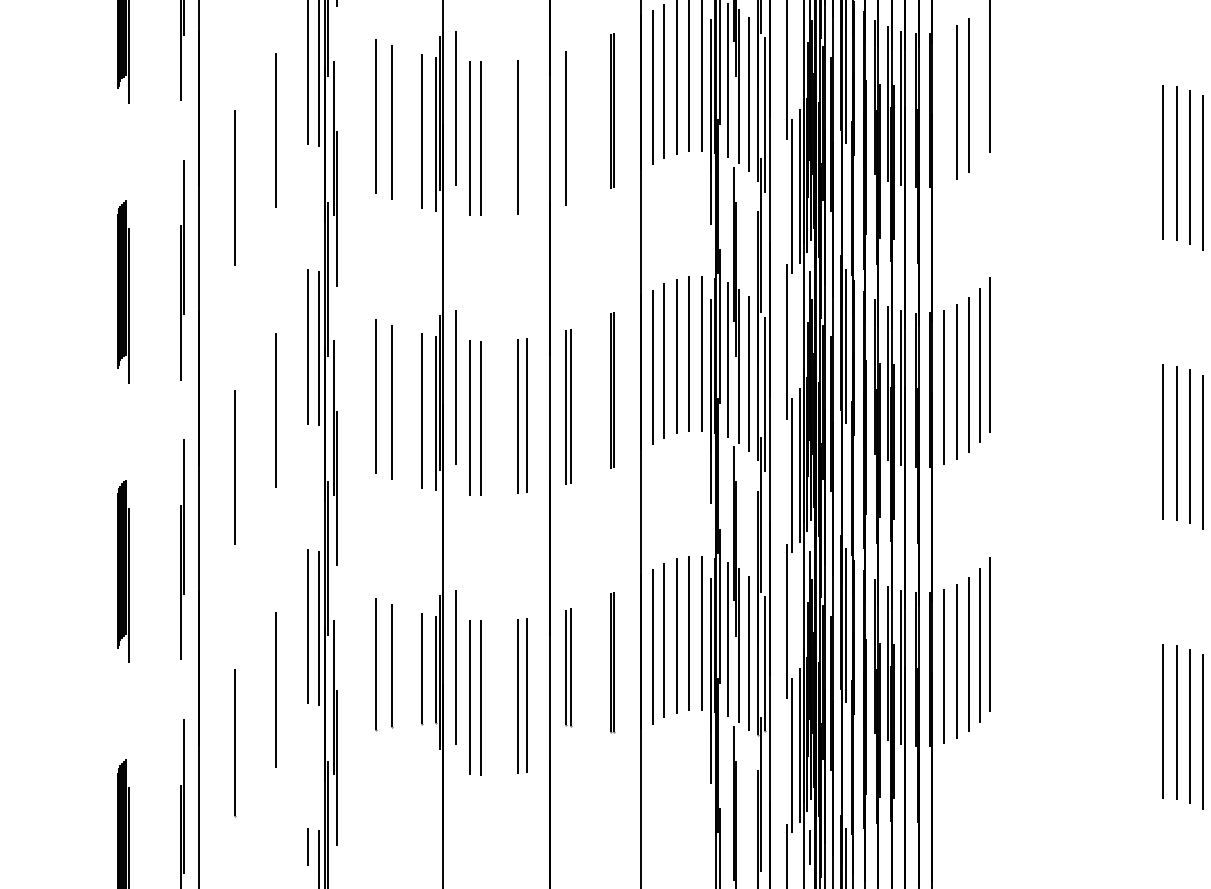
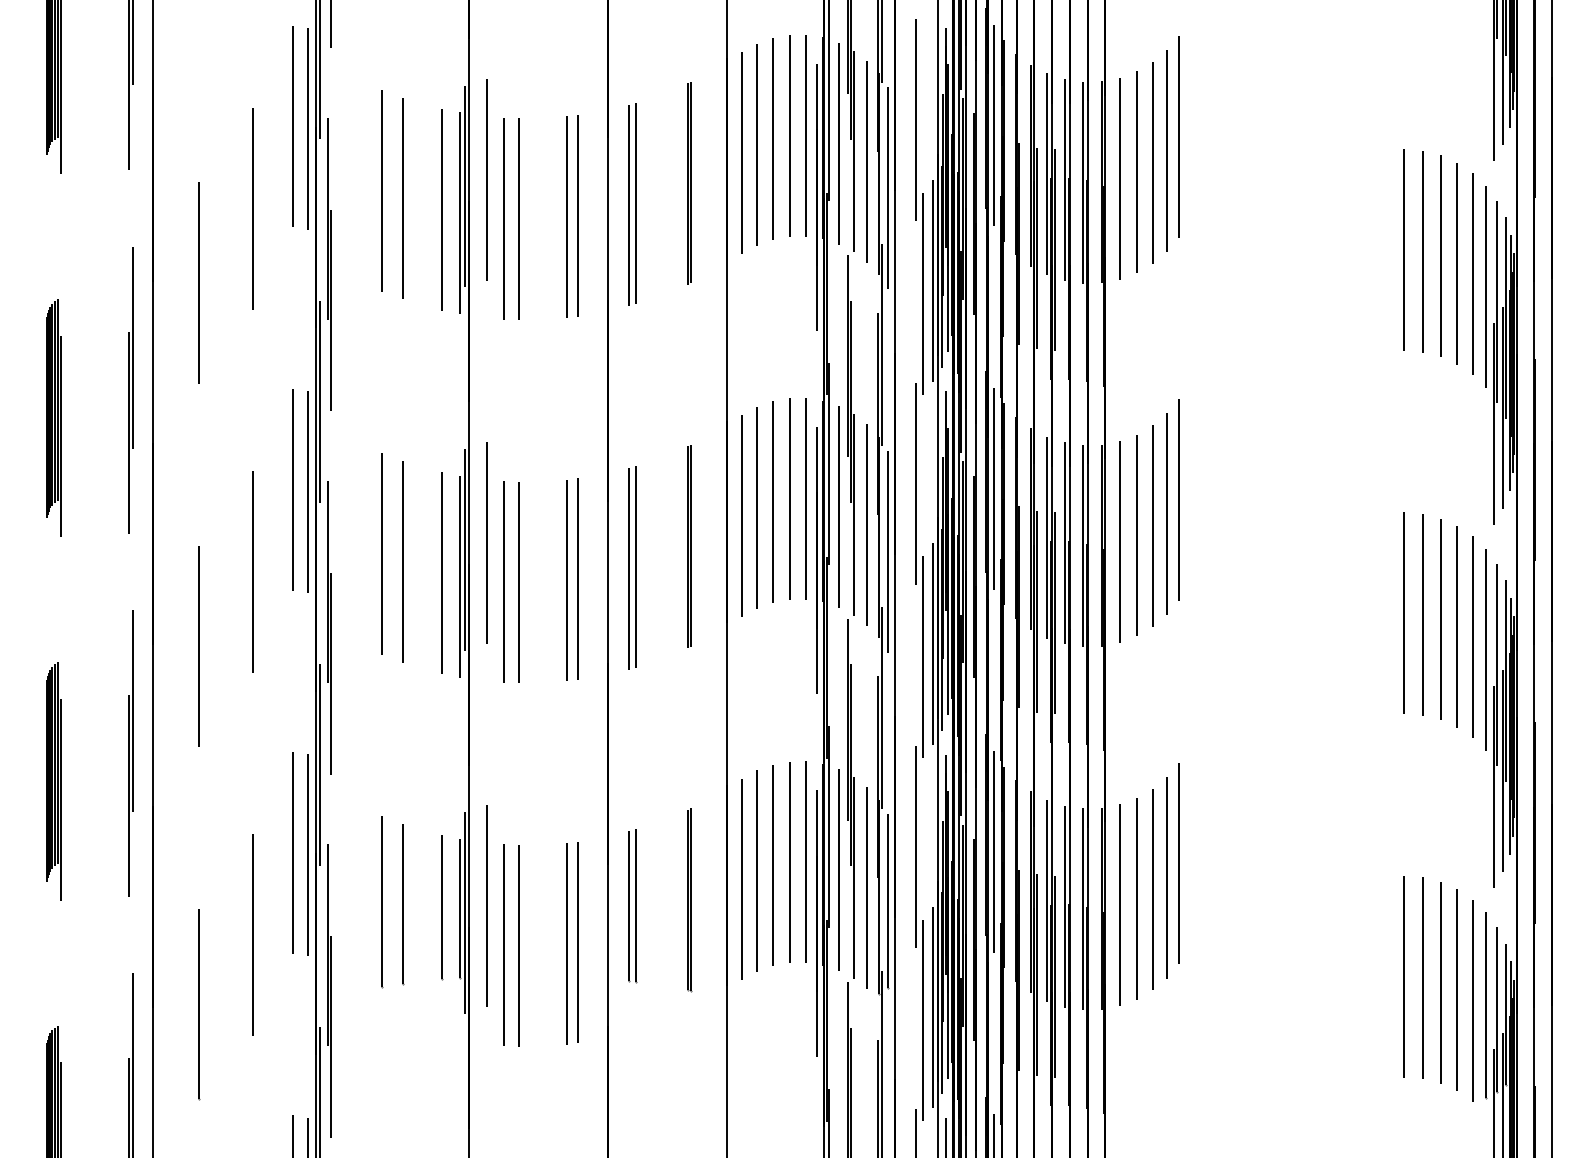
line: (979, 85) -> (1166, 150), added
line: (943, 107) -> (1119, 178), added
line: (570, 126) -> (635, 203), added
line: (526, 135) -> (577, 215), added

